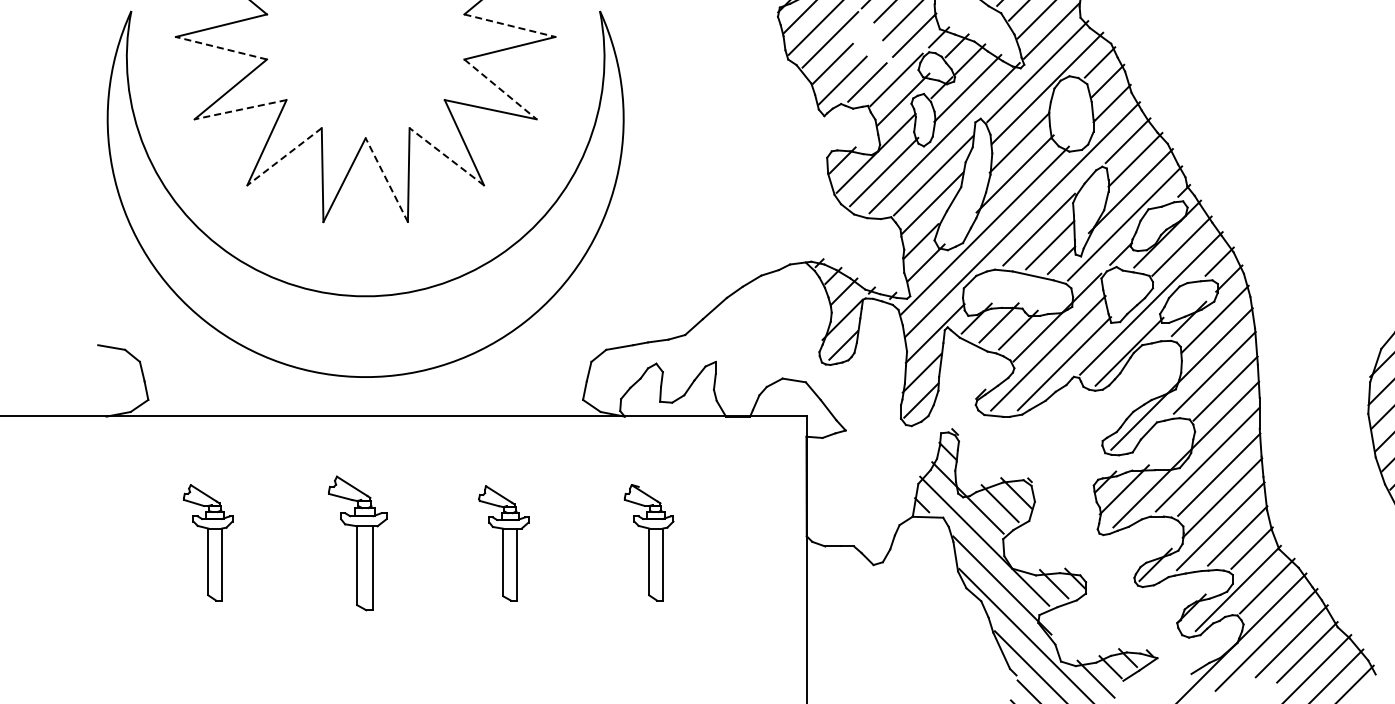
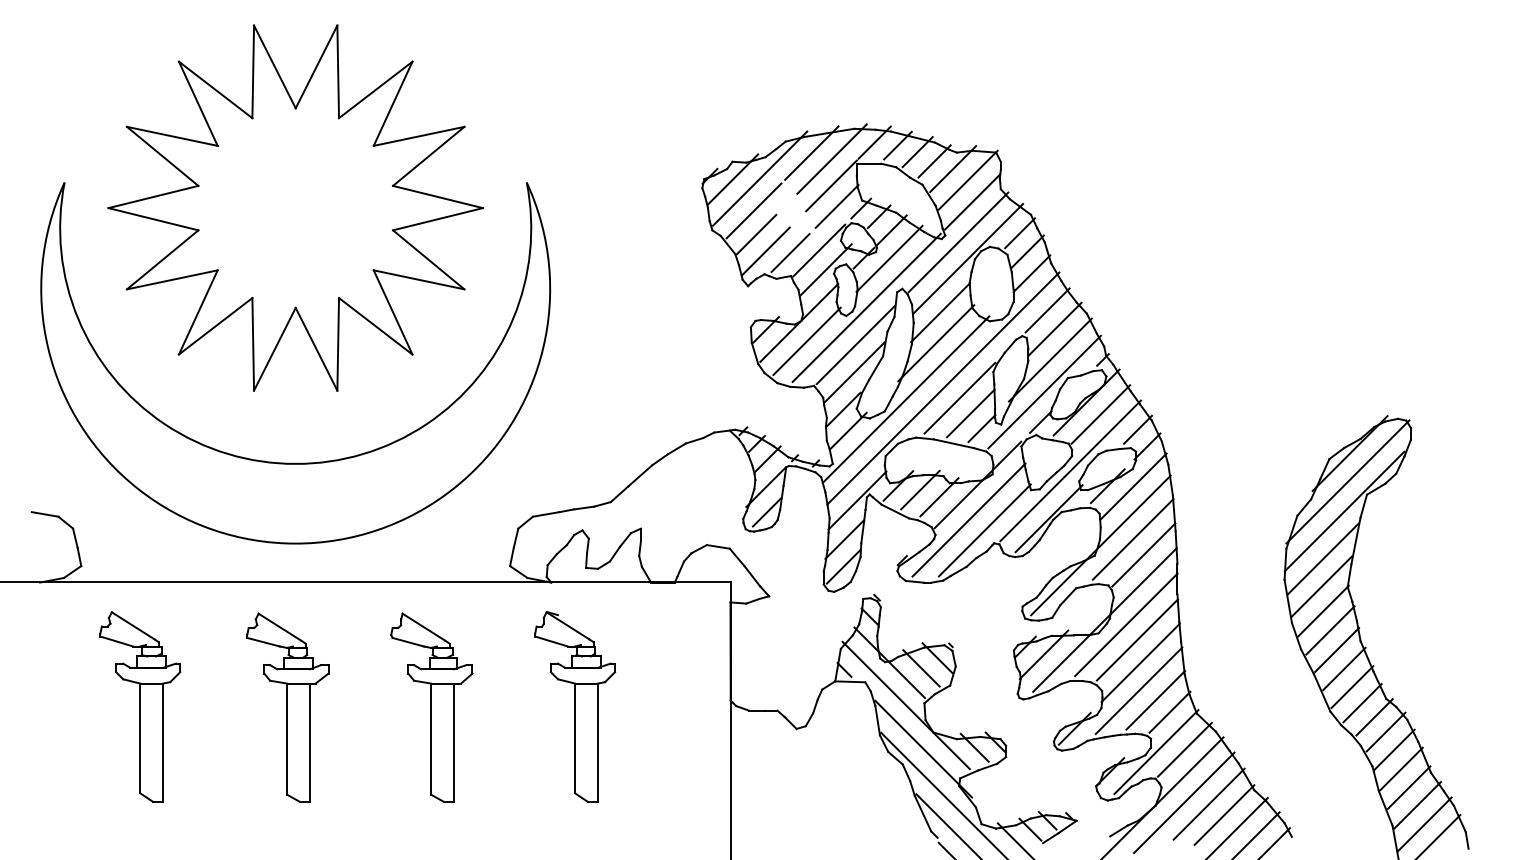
line: (510, 26) -> (438, 197), dashed -> solid
line: (220, 48) -> (152, 219), dashed -> solid
line: (501, 90) -> (429, 260), dashed -> solid
line: (239, 109) -> (171, 279), dashed -> solid
line: (446, 155) -> (375, 325), dashed -> solid
line: (284, 156) -> (215, 326), dashed -> solid
line: (386, 179) -> (316, 348), dashed -> solid
part: (208, 542) -> (140, 706), size x1.67
part: (649, 542) -> (575, 706), size x1.67
part: (357, 543) -> (287, 707), size x1.43
part: (503, 543) -> (431, 707), size x1.67

